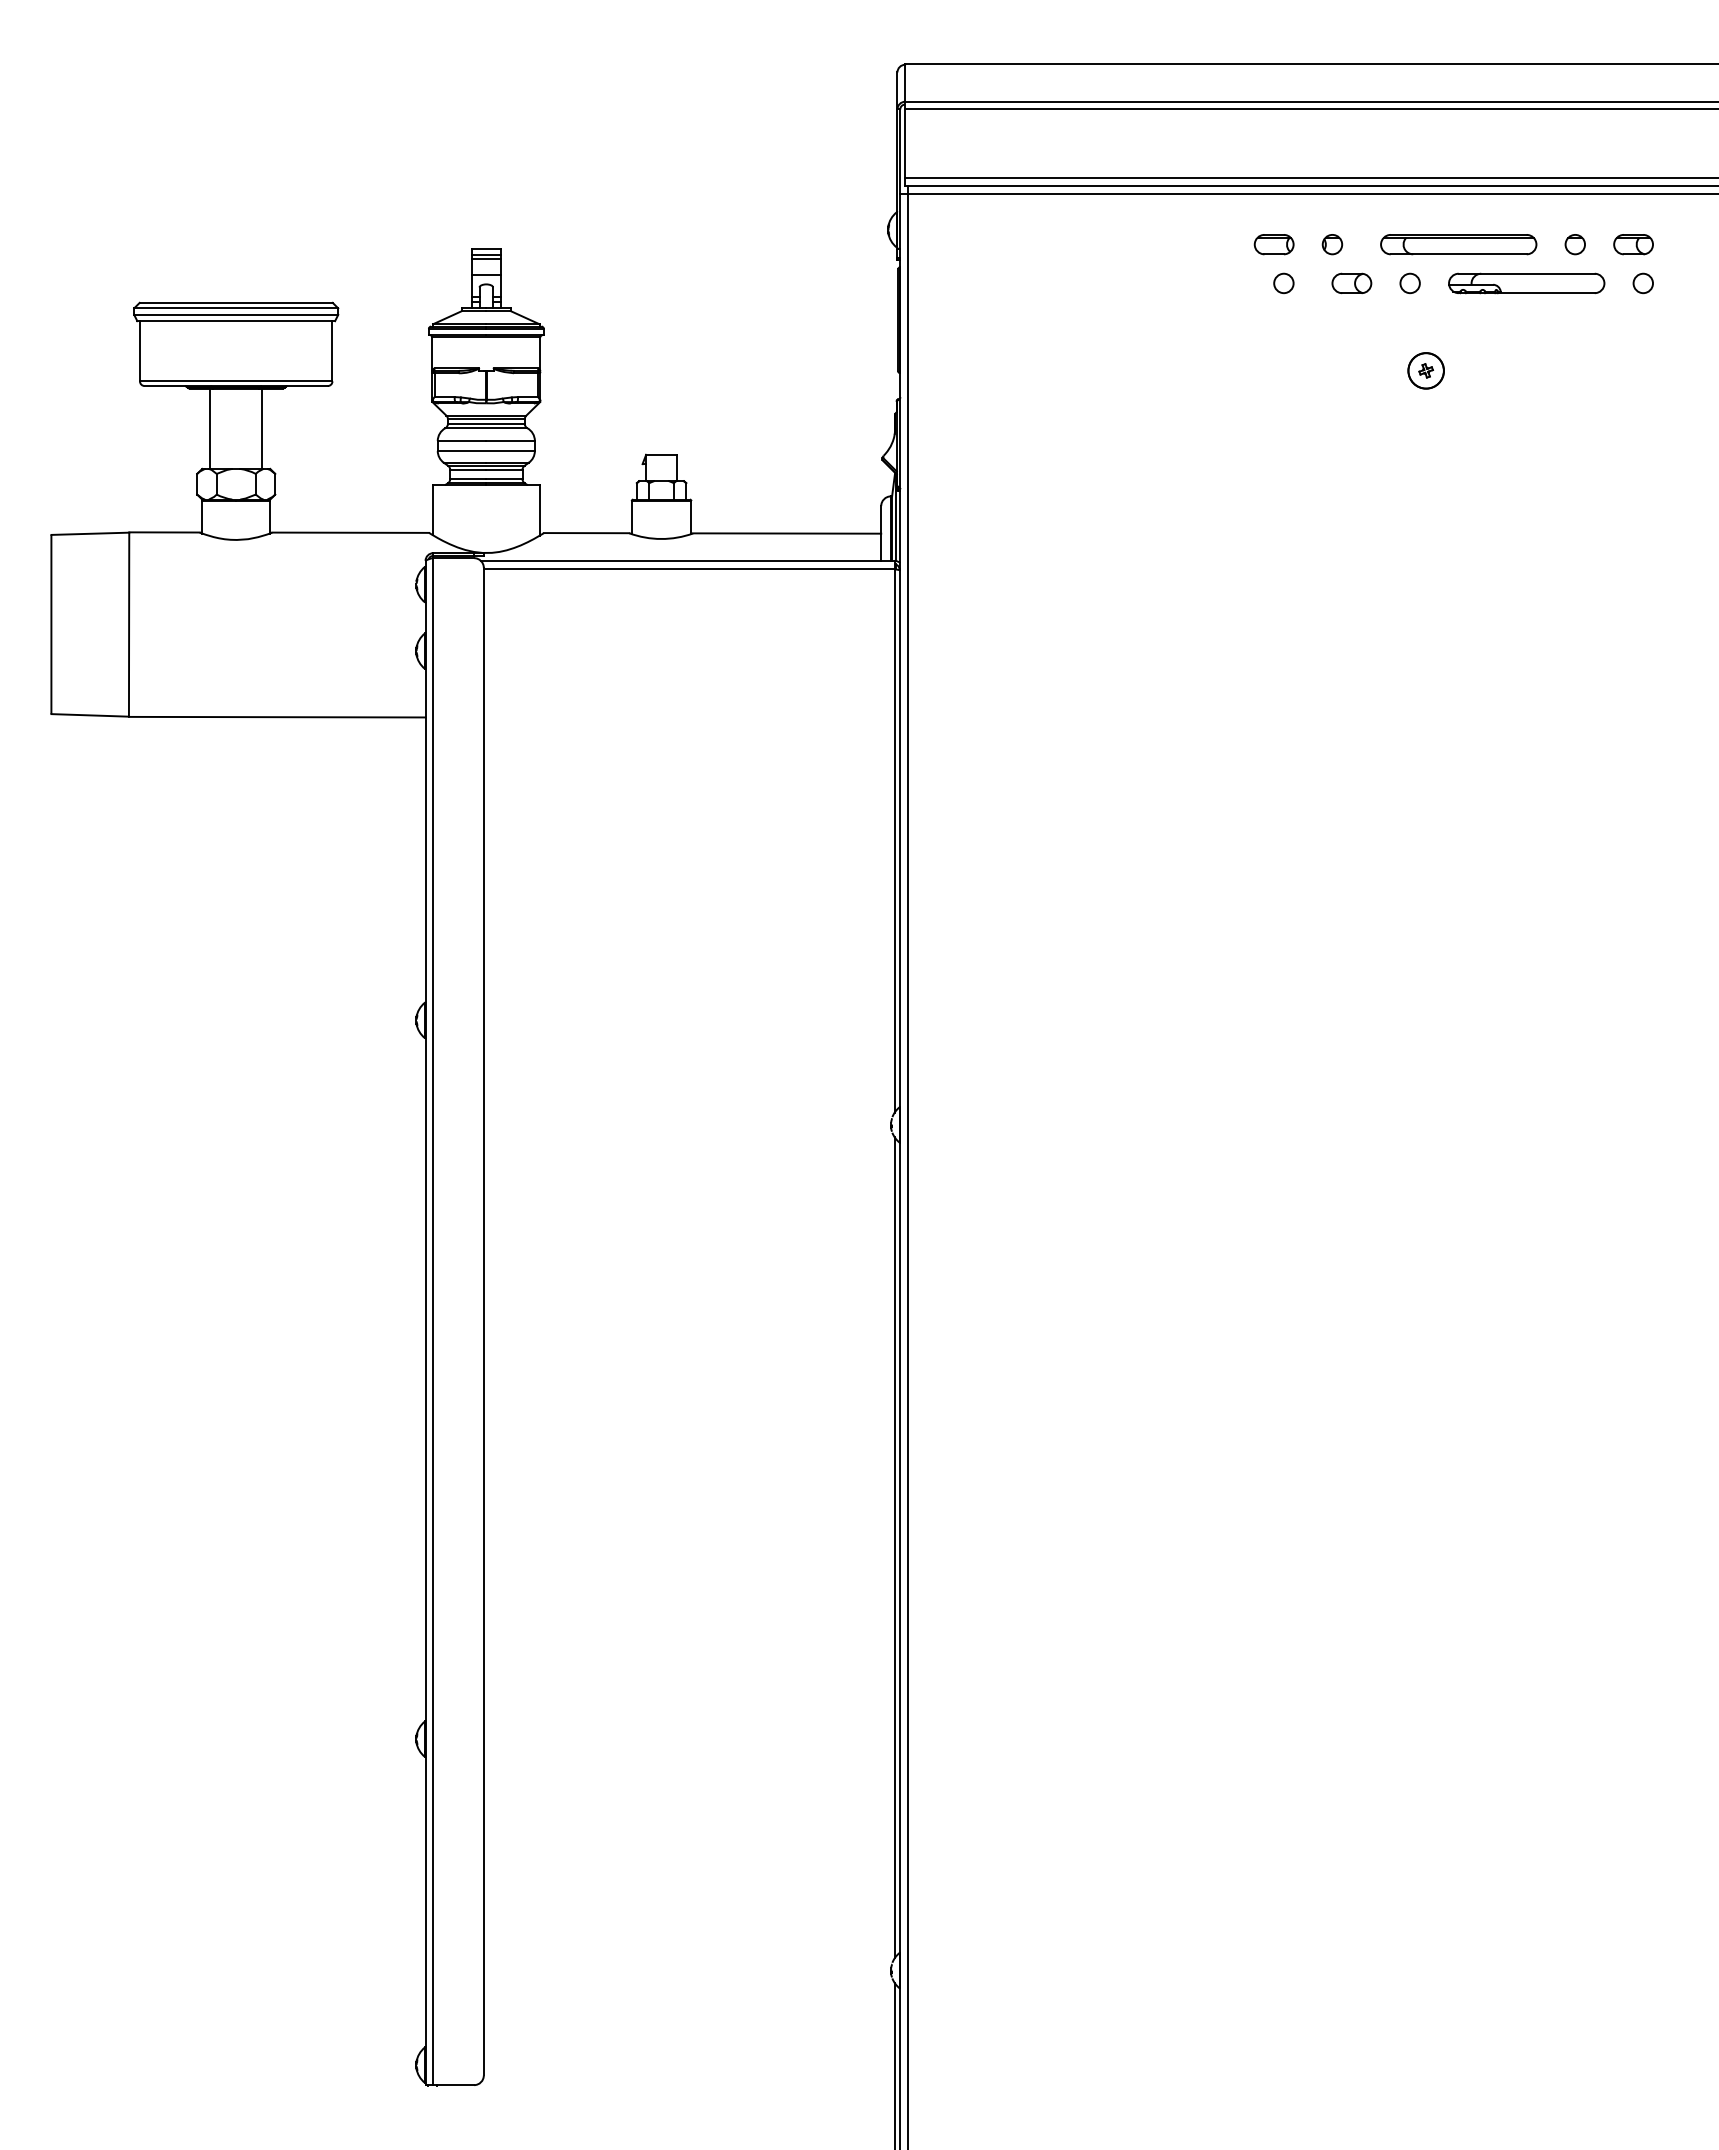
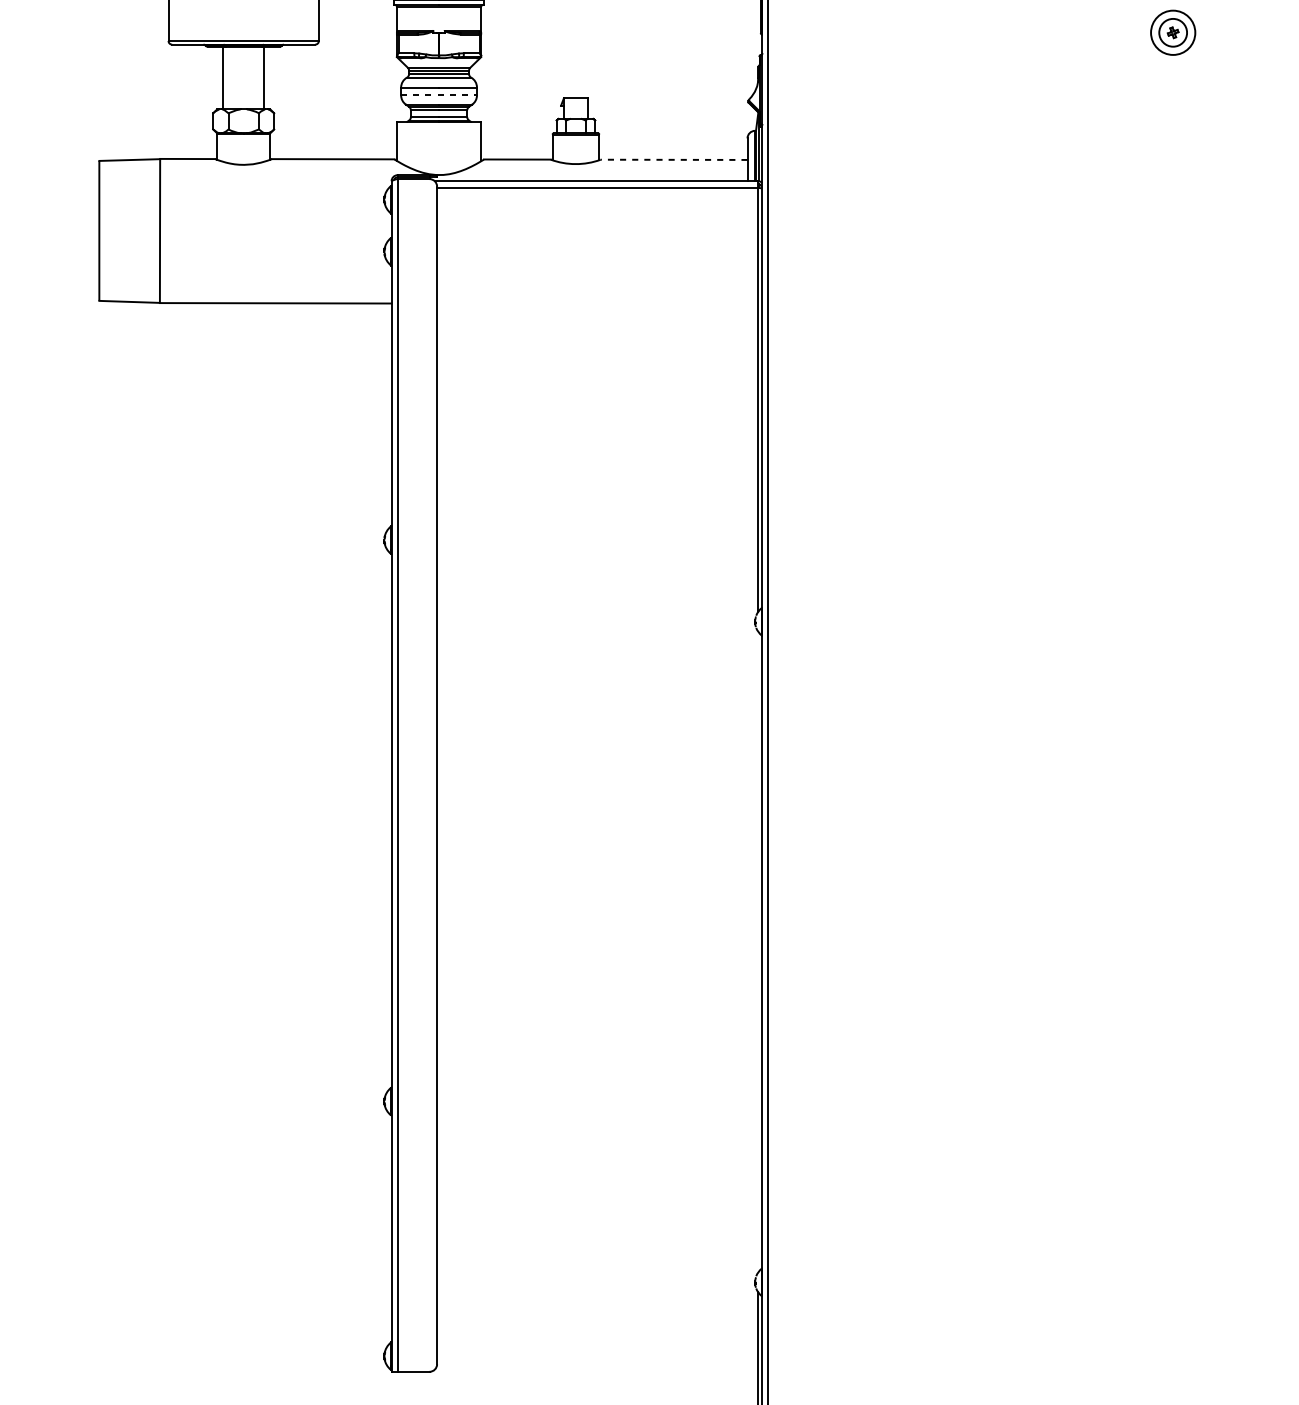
circle: (1425, 370) -> (1172, 32), size x1.6
line: (486, 451) -> (439, 95), solid -> dashed
line: (786, 533) -> (673, 159), solid -> dashed
line: (894, 1547) -> (757, 951), removed

